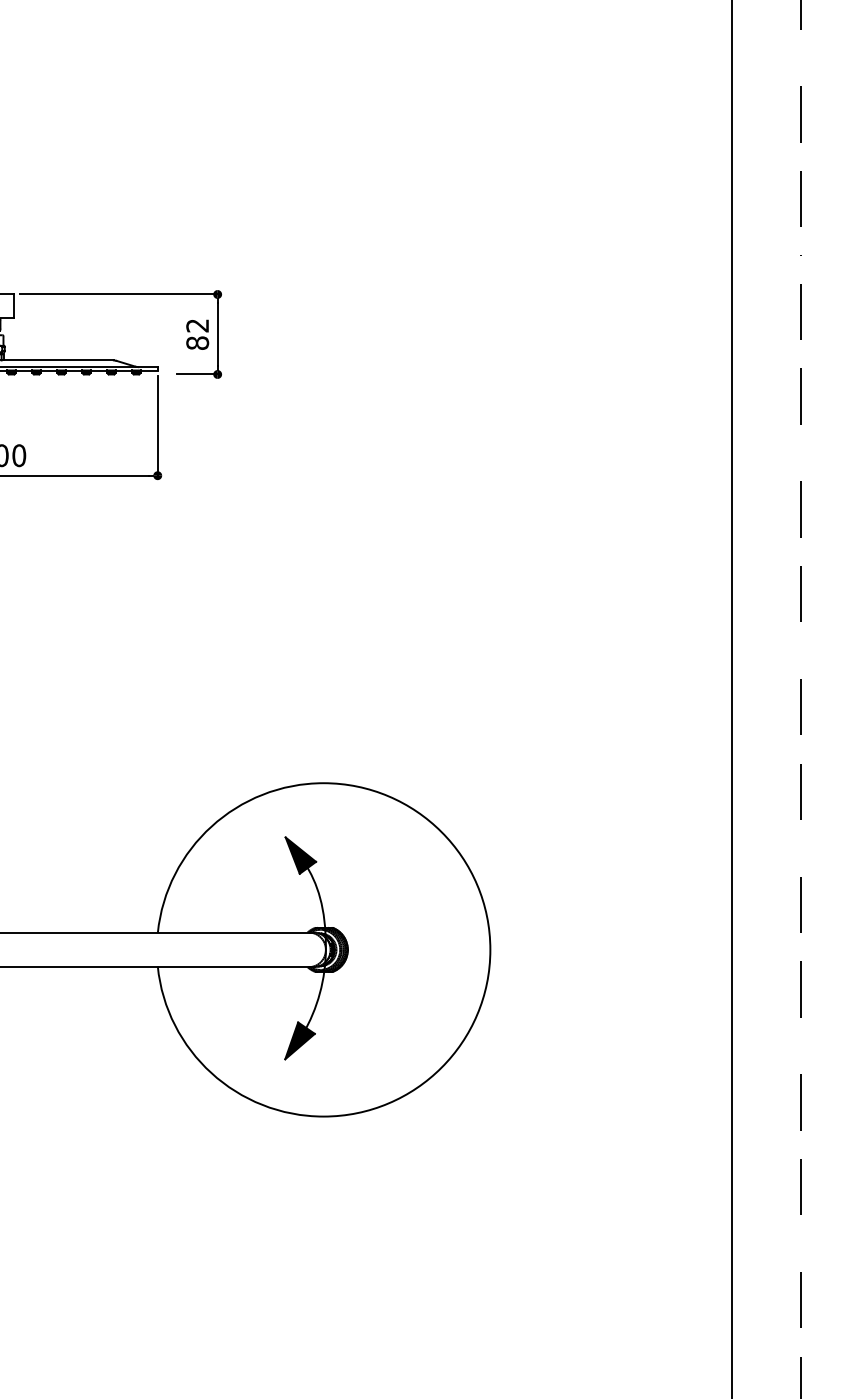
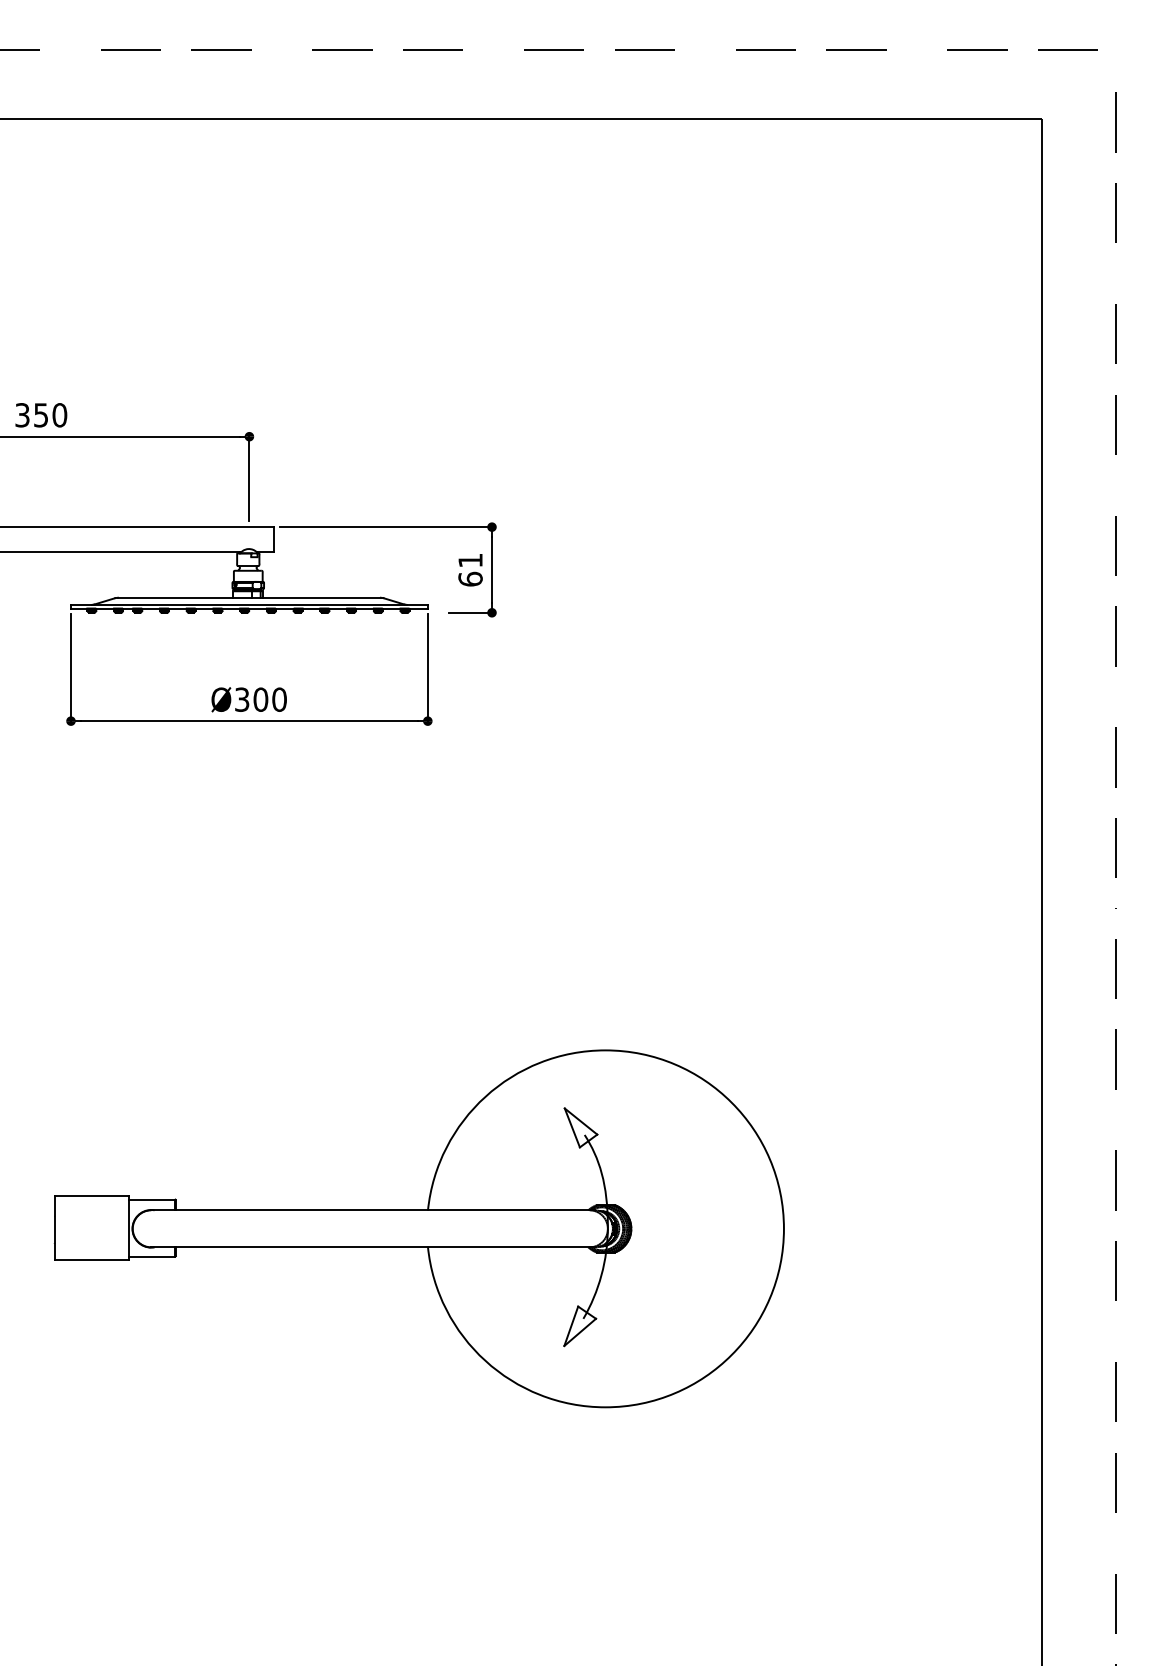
text: (197, 334) -> (470, 570), 82 -> 61
fill: (300, 855) -> (580, 1127), removed
fill: (300, 1040) -> (580, 1325), removed

